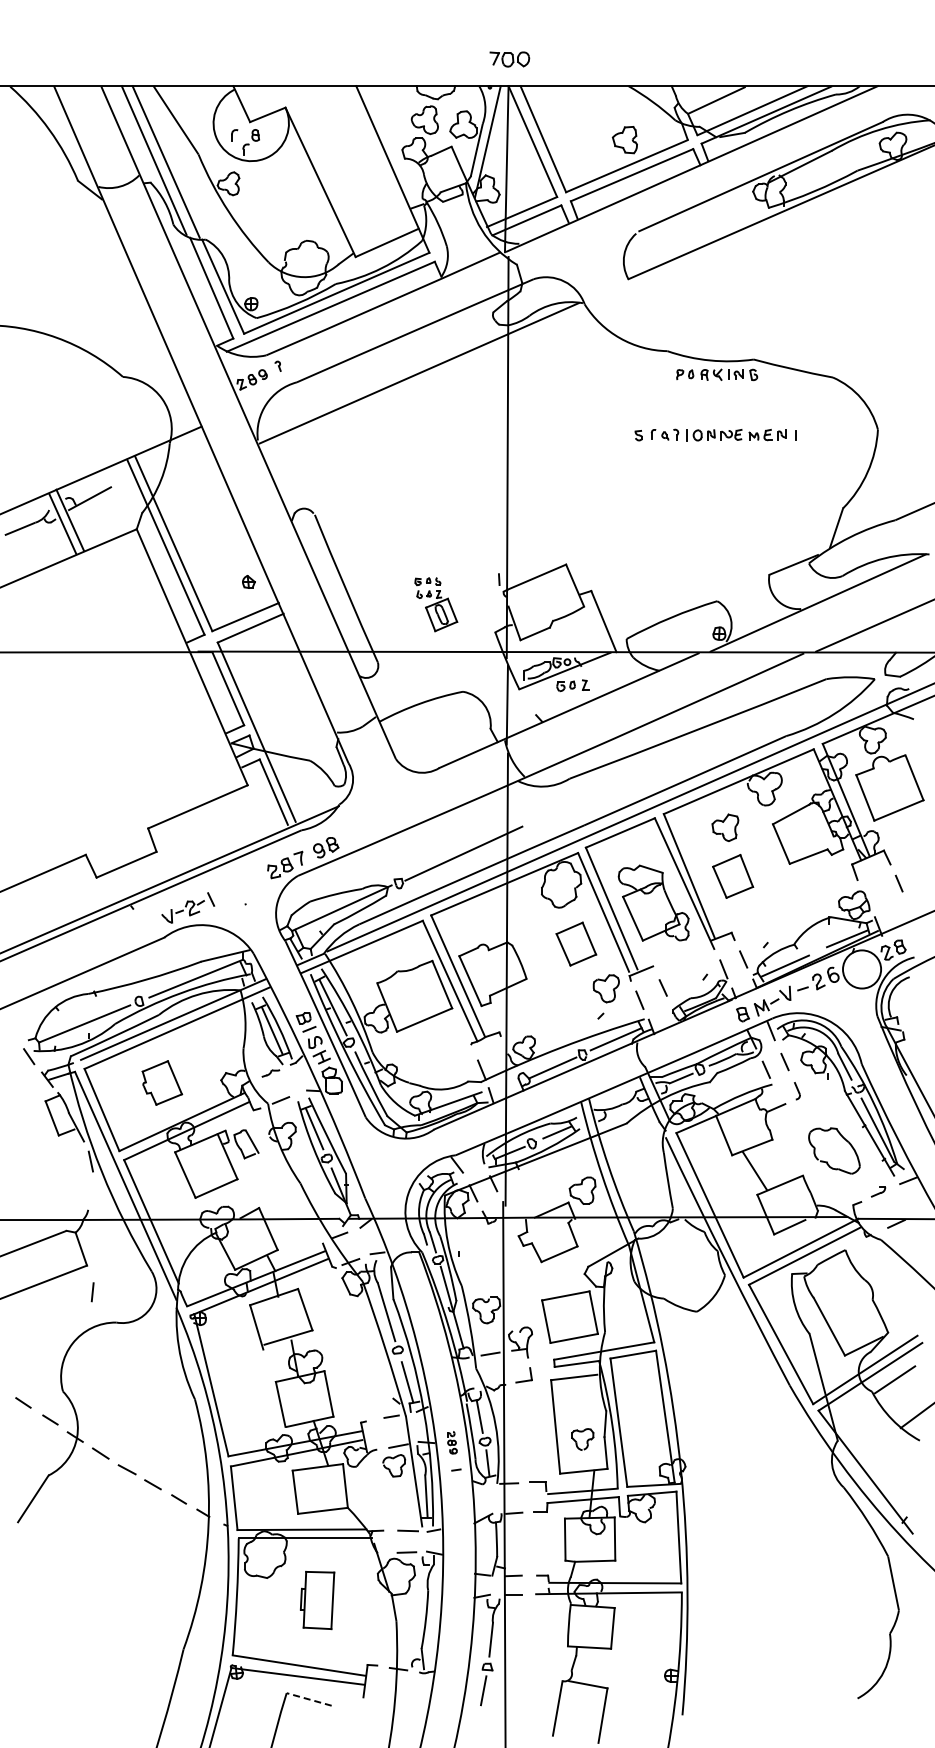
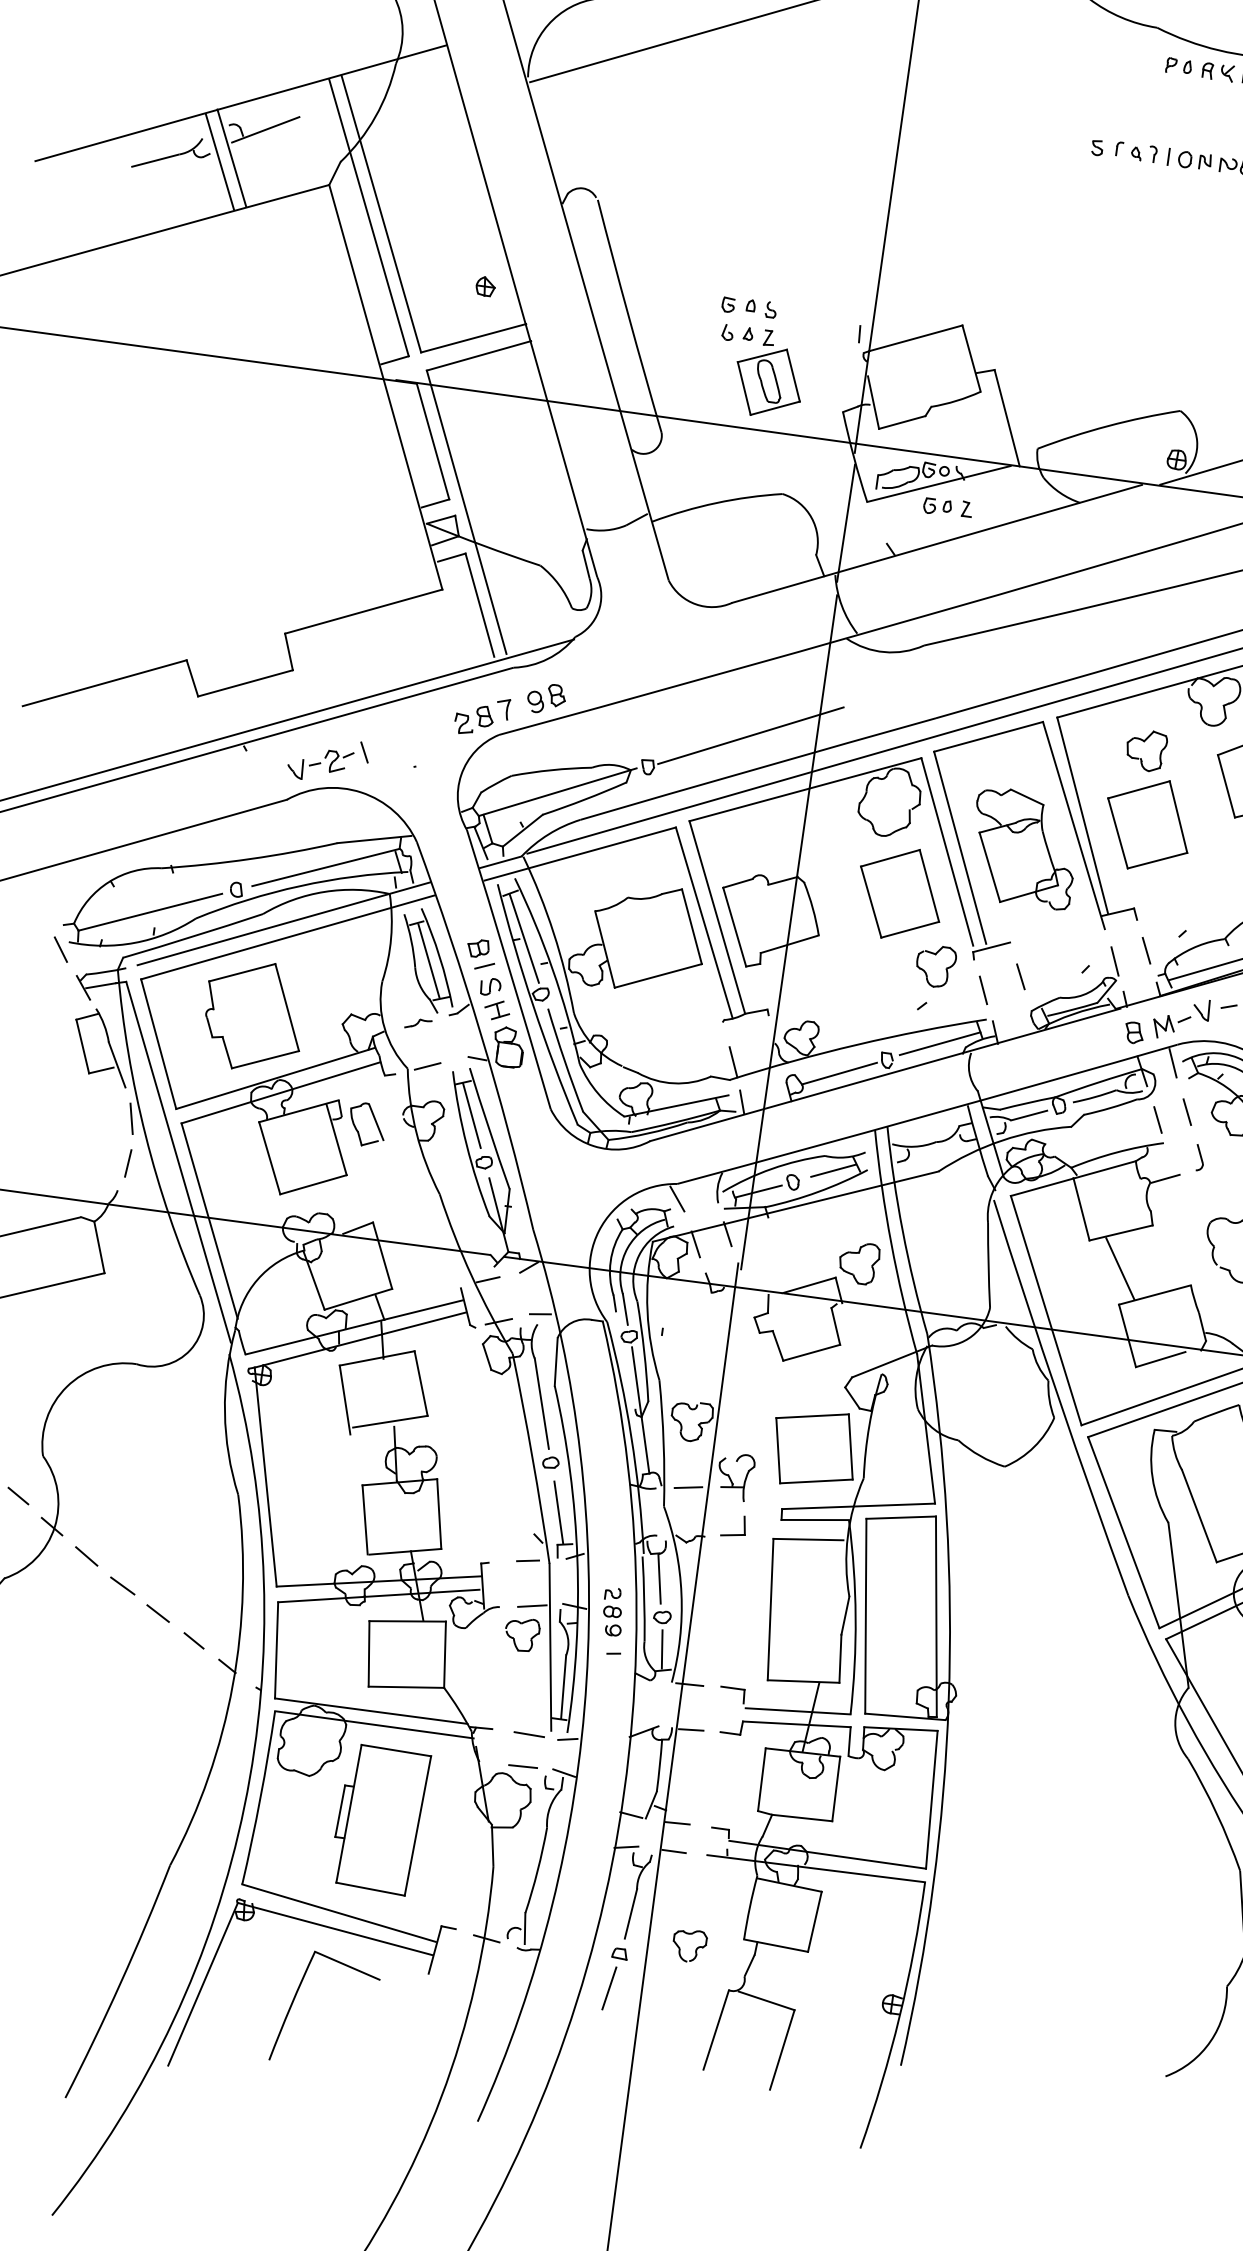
part: (436, 604) -> (760, 358), size x1.43
part: (732, 876) -> (1146, 824), size x1.43
part: (576, 943) -> (900, 892), size x1.43
part: (162, 1082) -> (254, 1015), size x1.67
line: (92, 1292) -> (127, 1163), moved
part: (582, 1439) -> (689, 1945), moved
part: (452, 1442) -> (613, 1611), size x1.43
part: (317, 1600) -> (379, 1819), size x1.67
line: (308, 1699) -> (346, 1965), dashed -> solid

